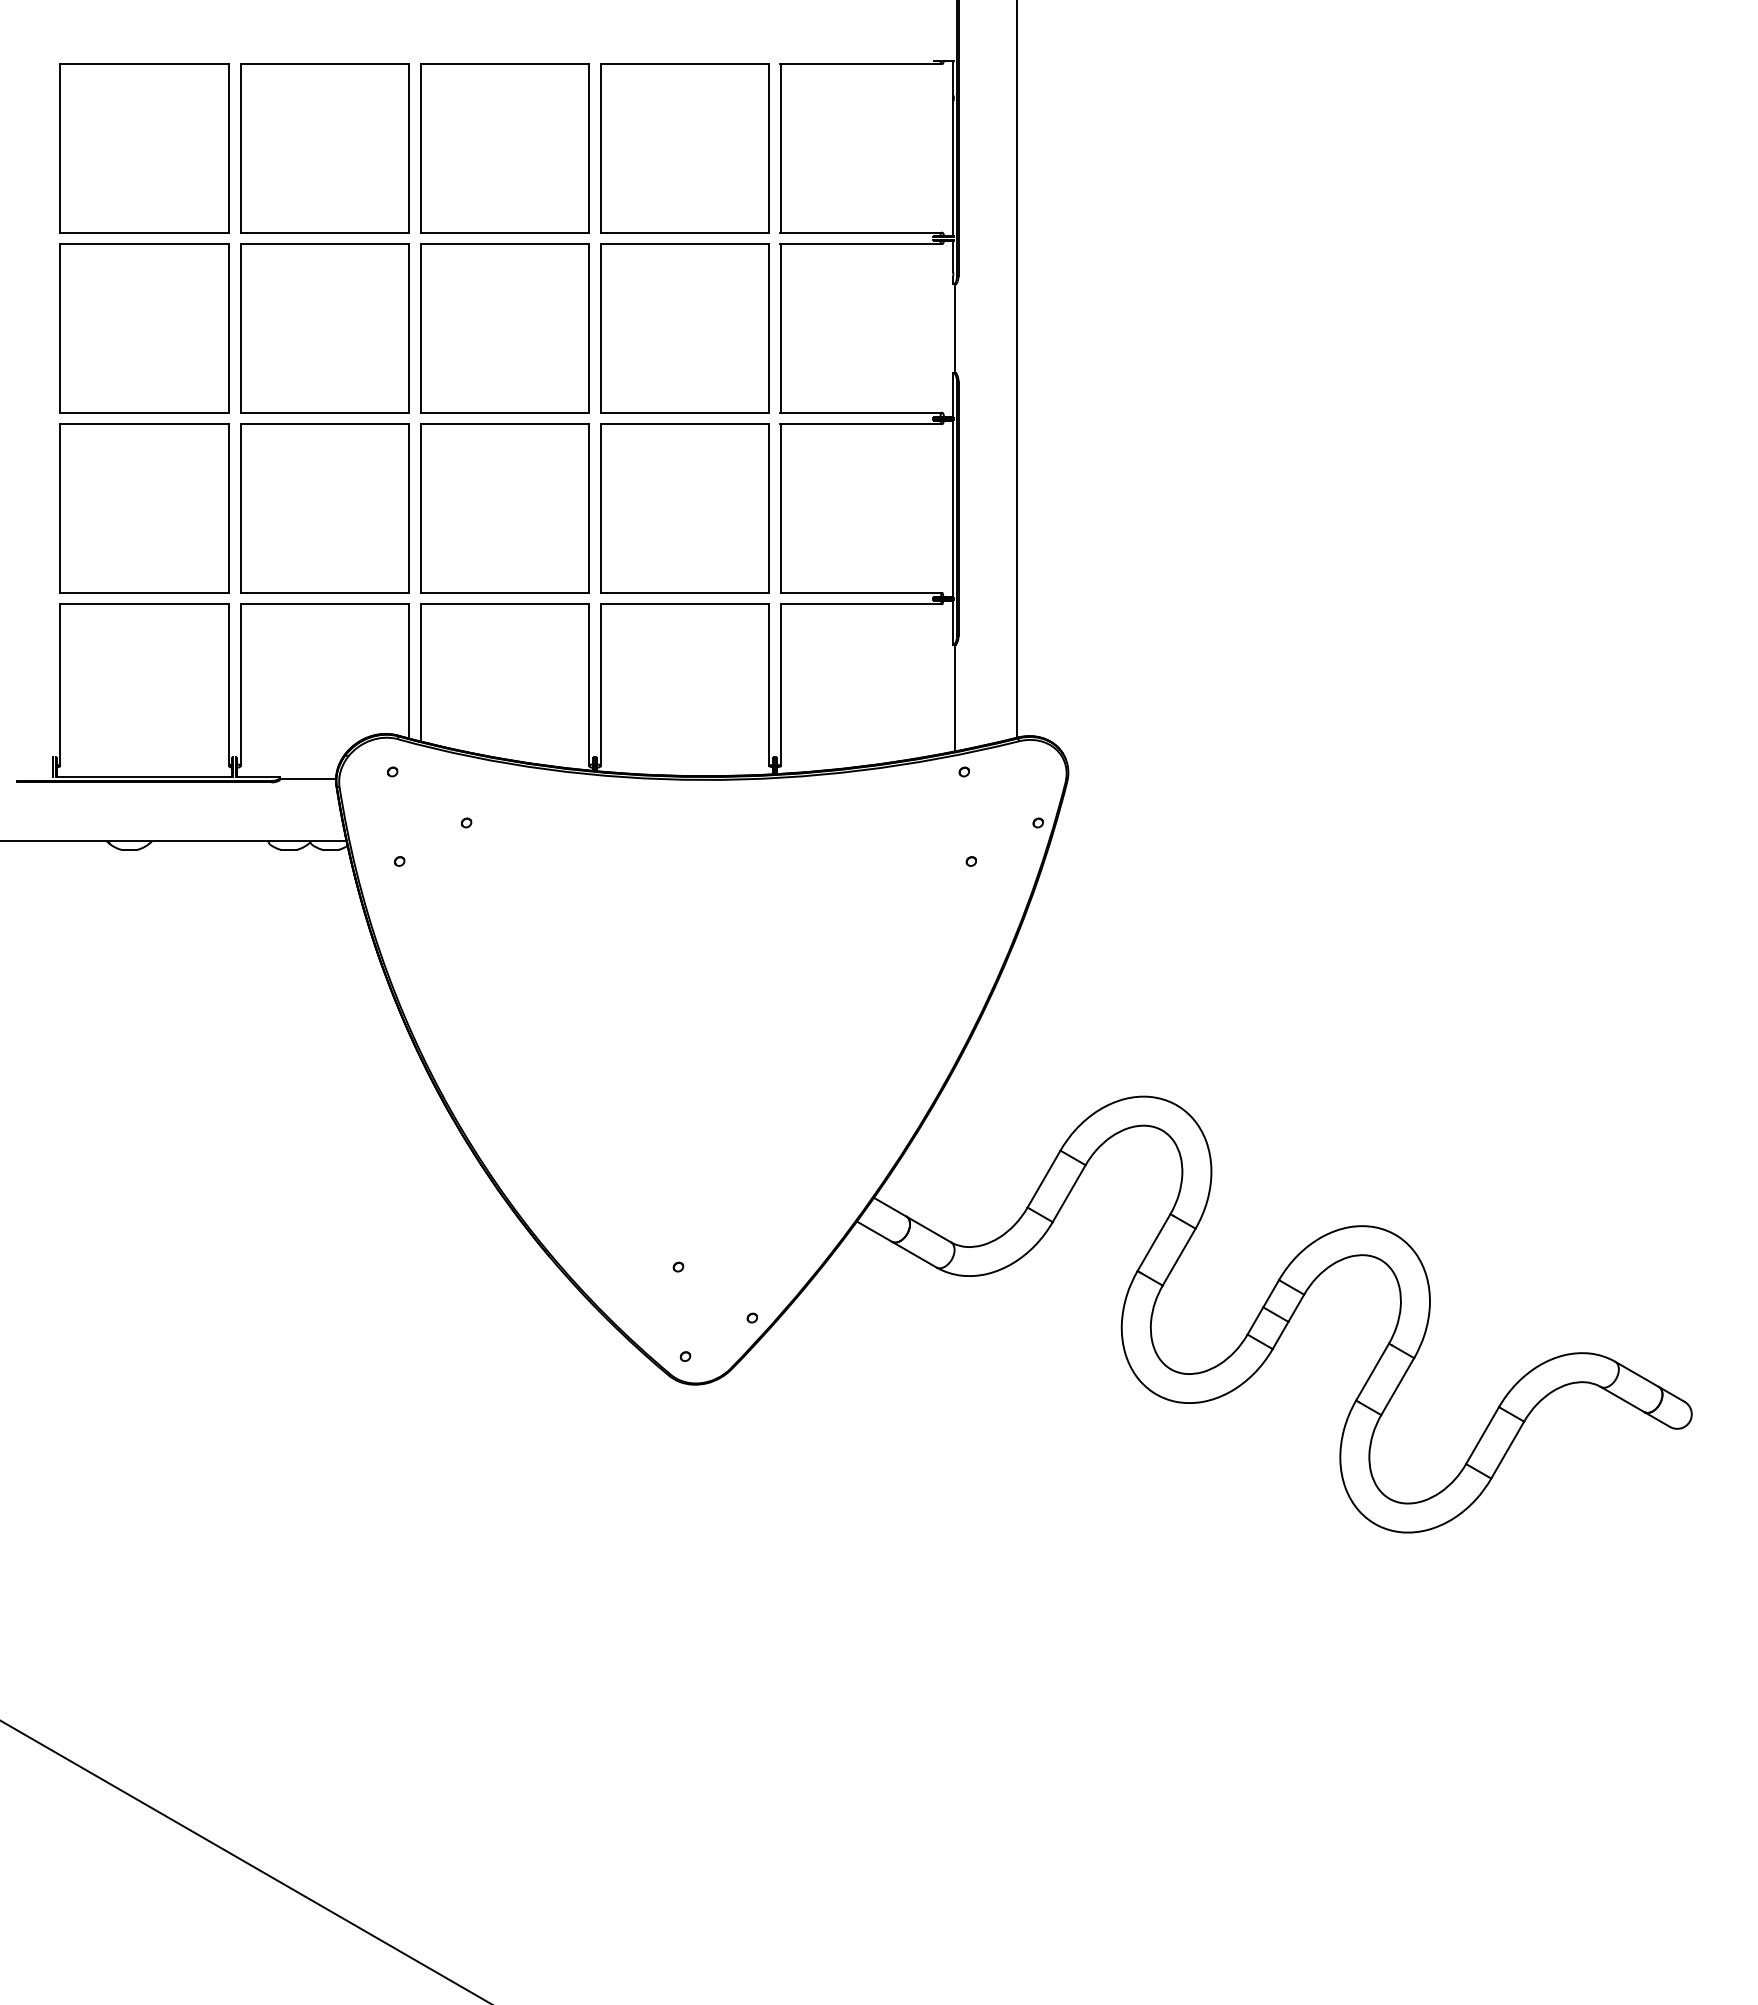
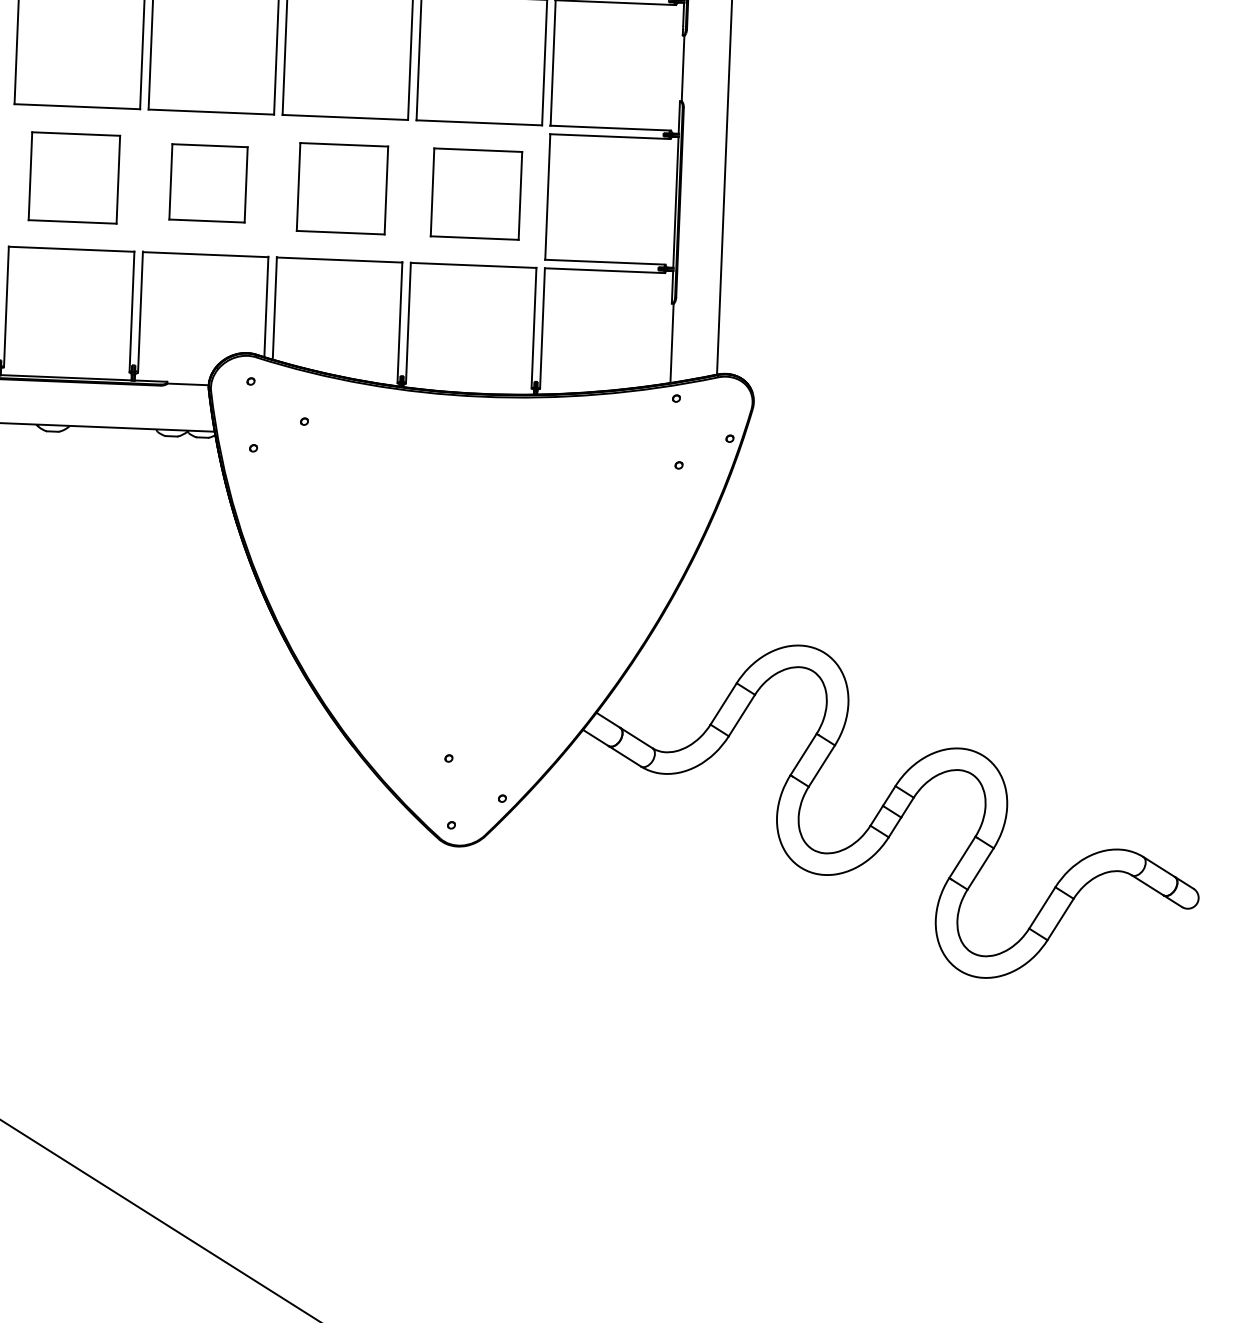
part: (144, 508) -> (74, 178), size x0.7
part: (324, 508) -> (208, 183), size x0.6
part: (504, 508) -> (342, 188), size x0.7
part: (684, 508) -> (476, 194), size x0.7

